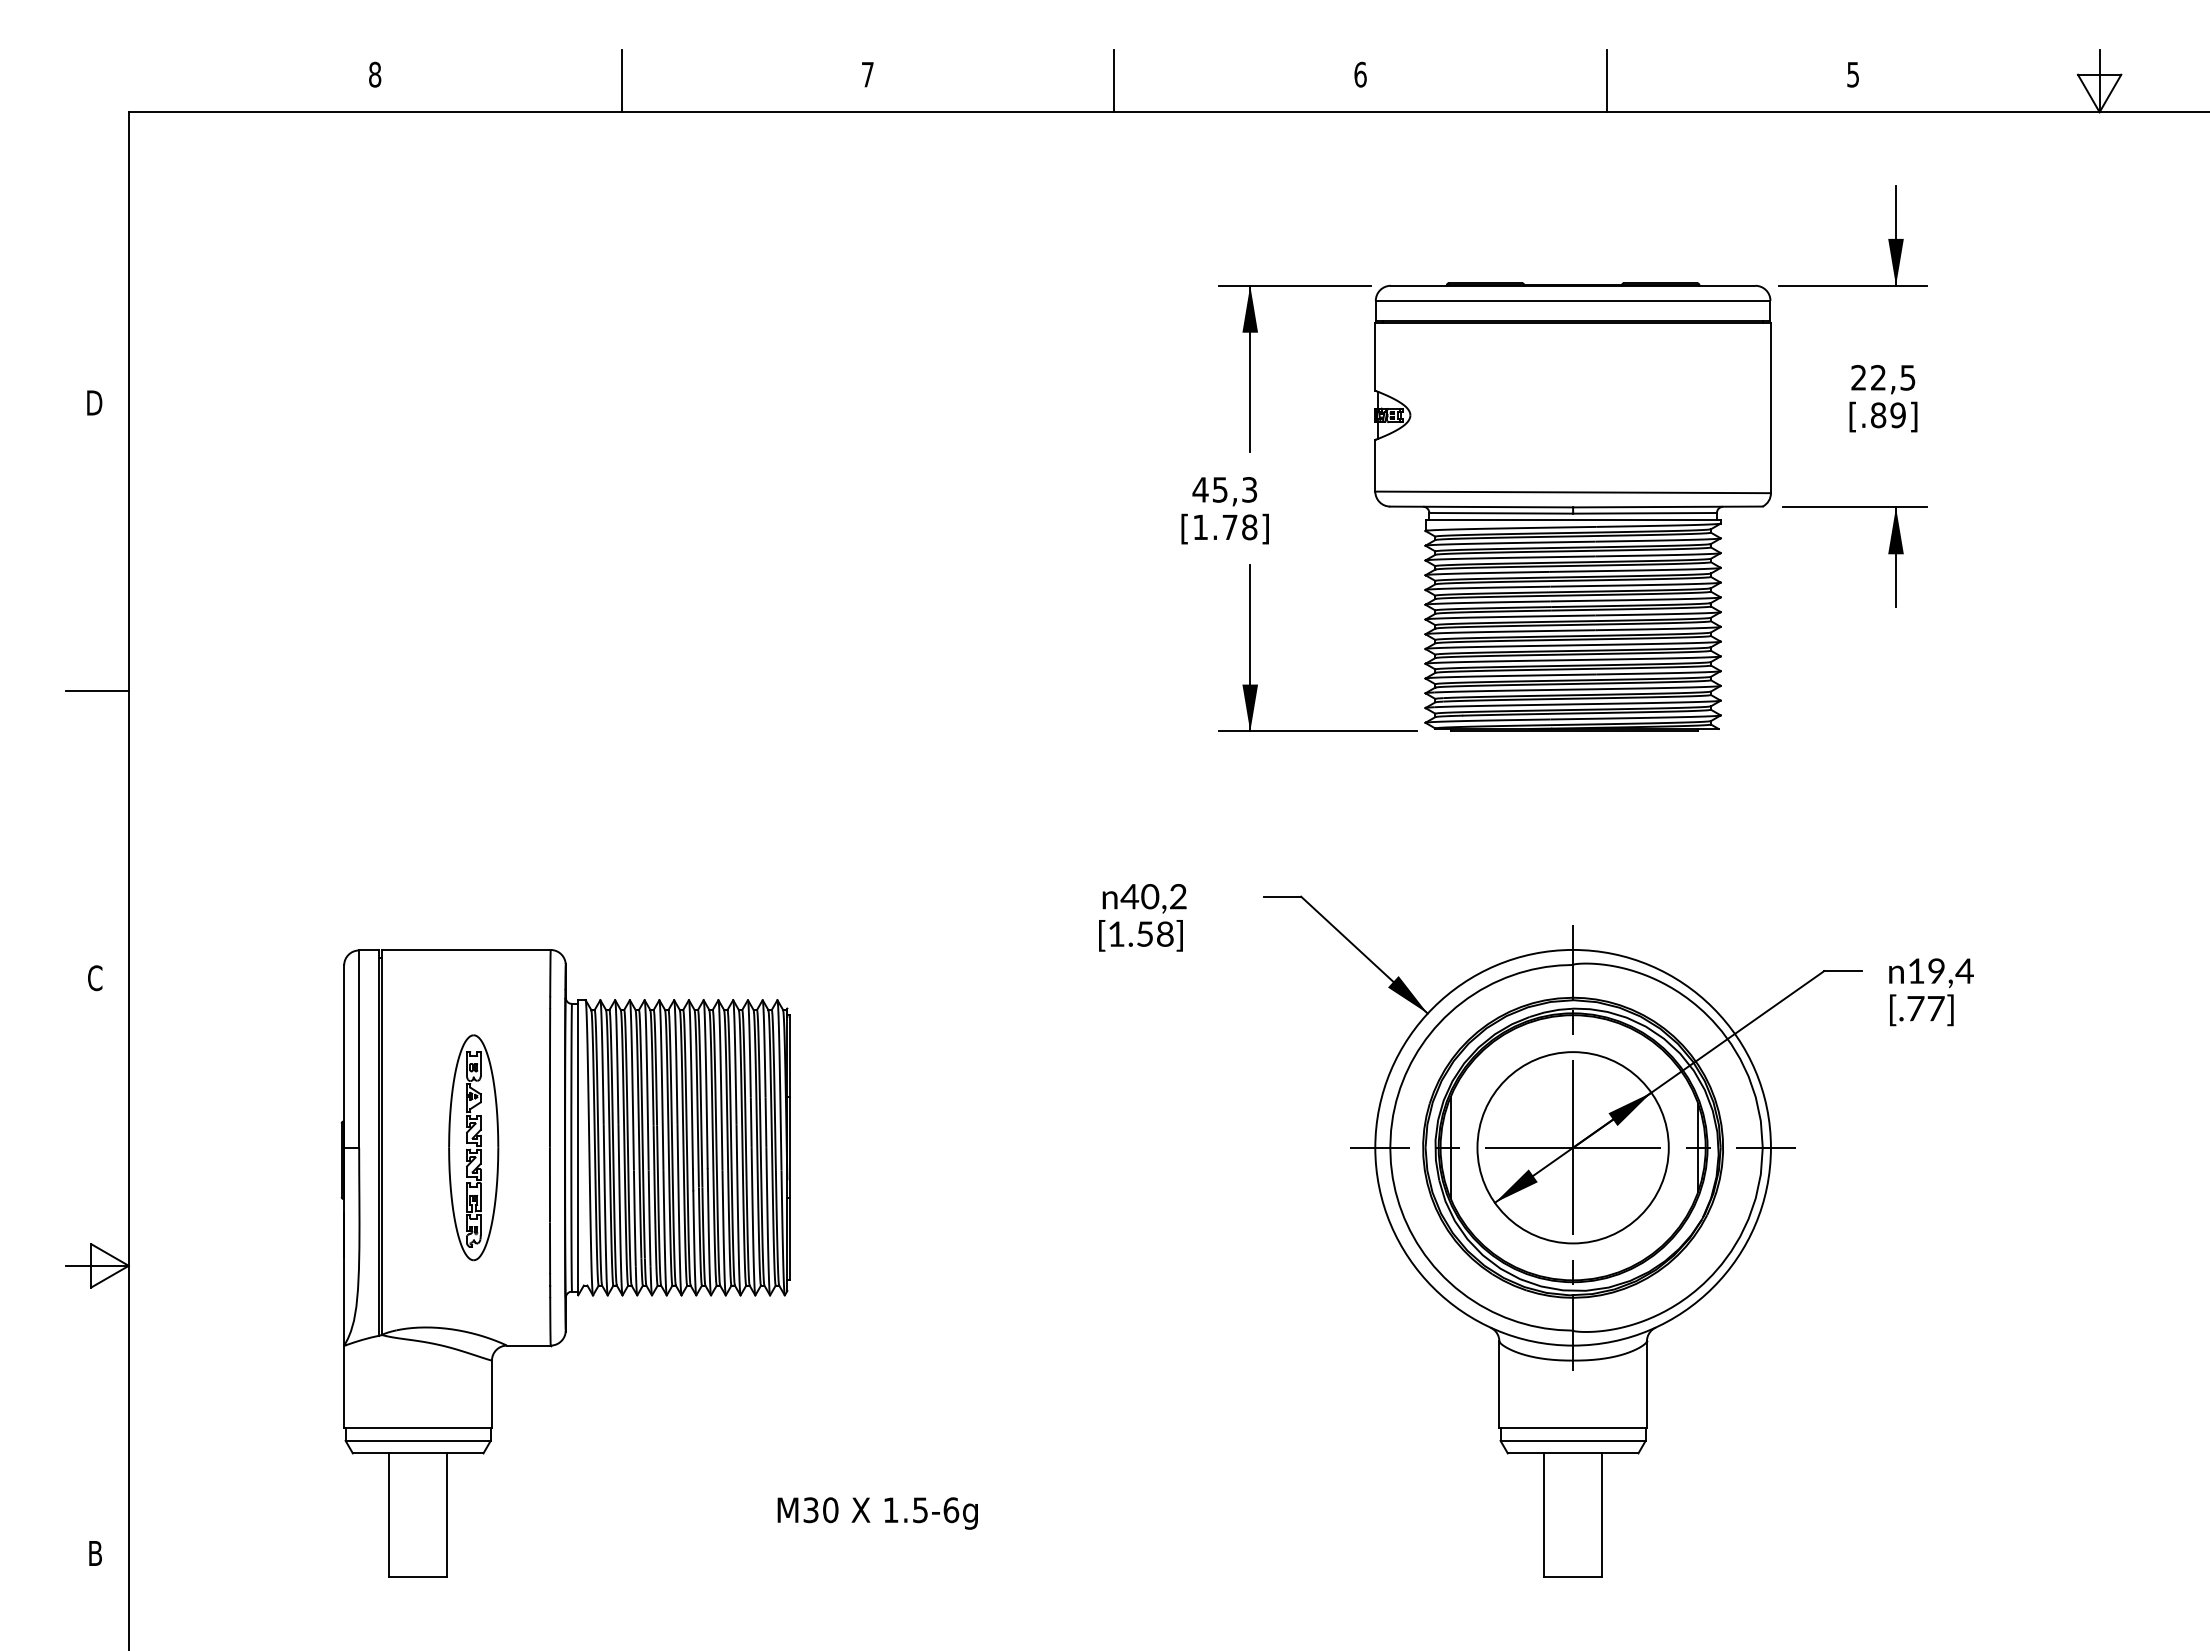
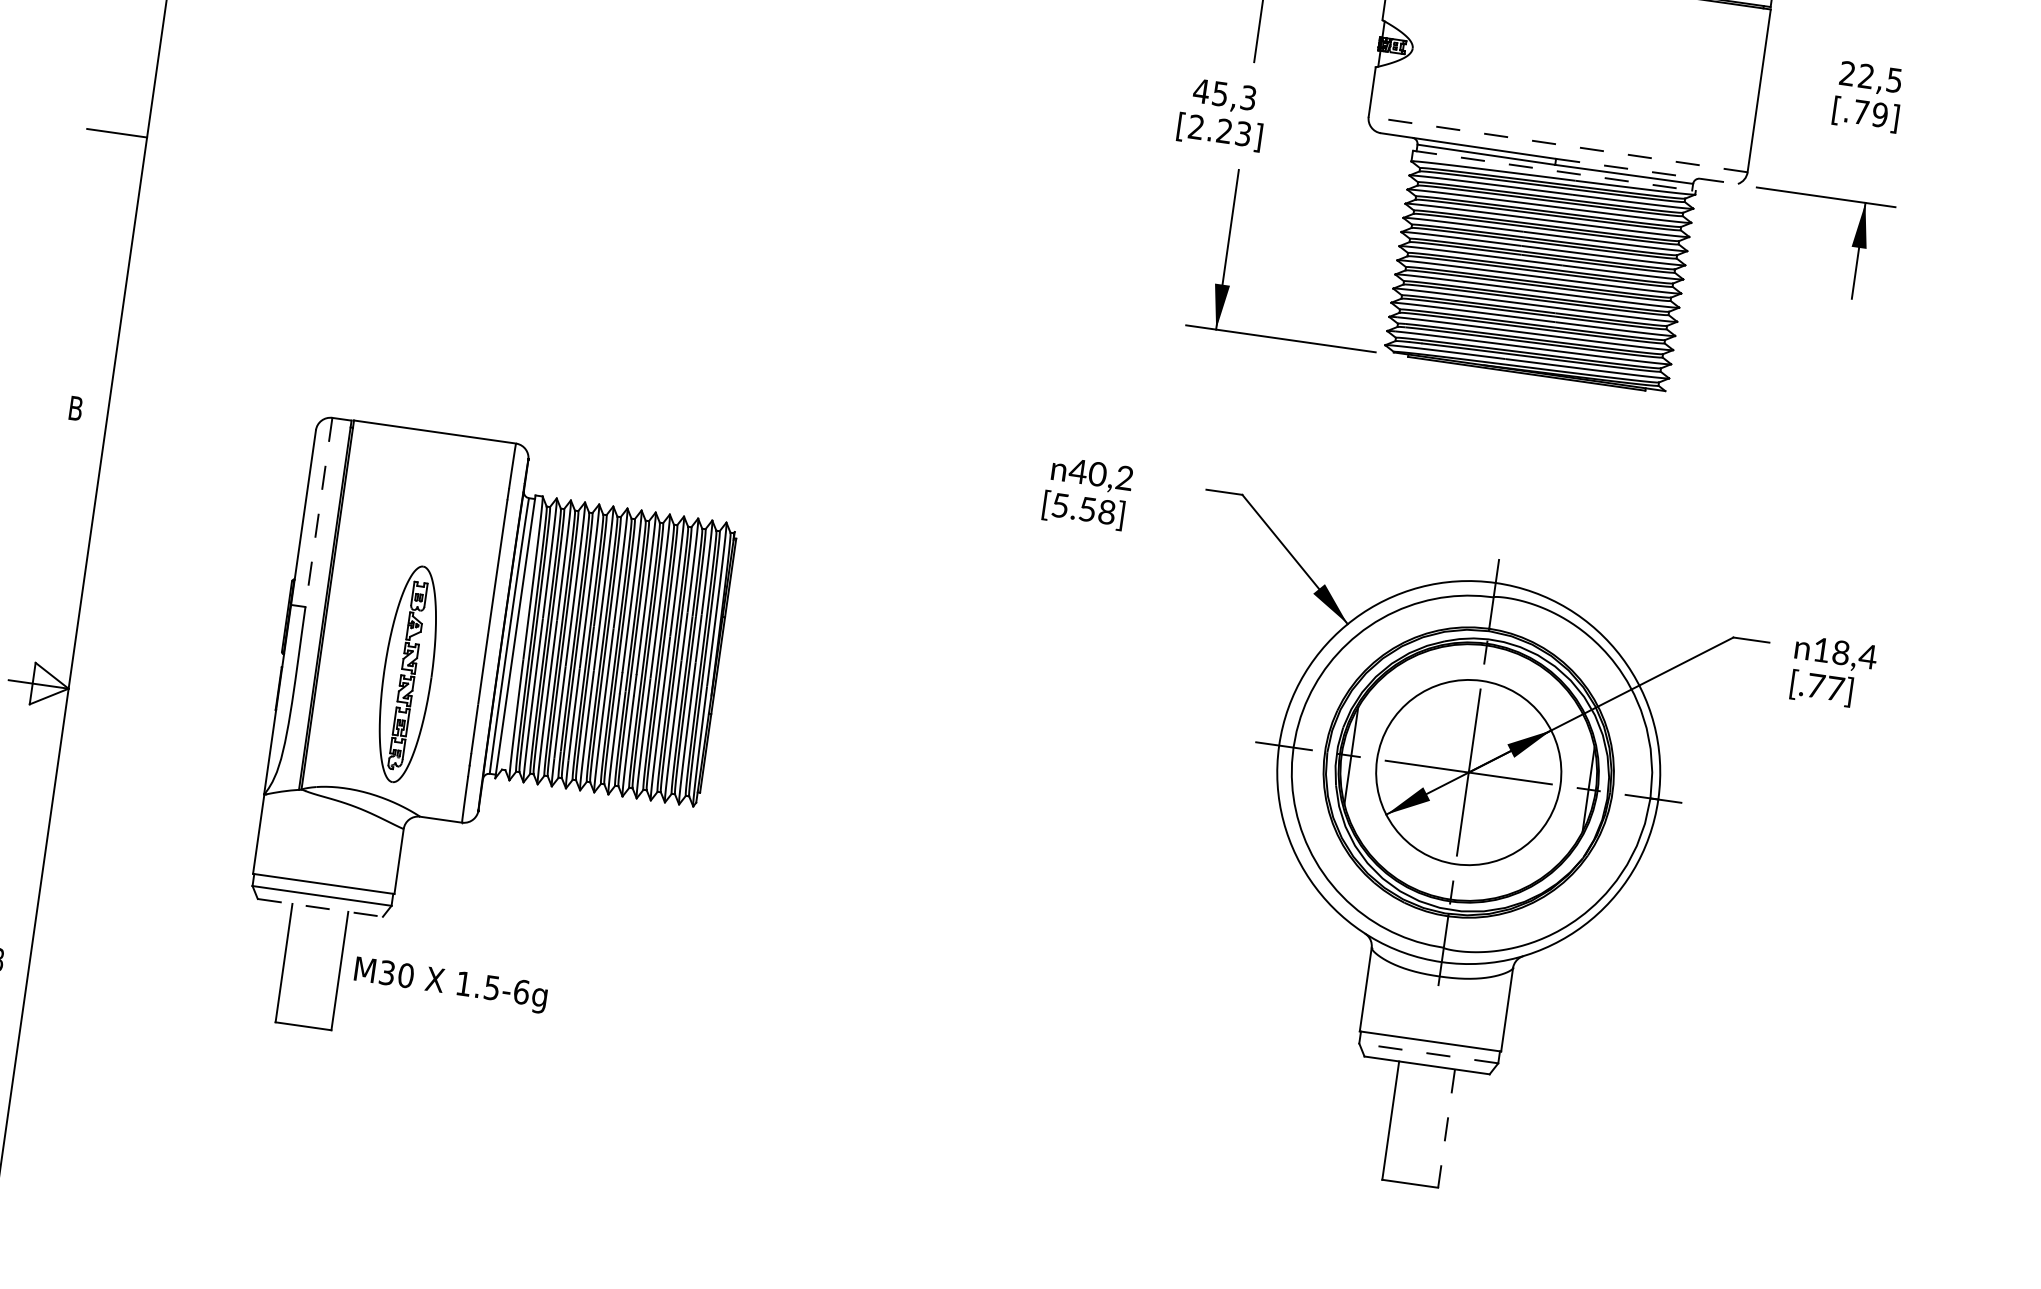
text: (1878, 415) -> (1861, 112), [.89] -> [.79]
line: (1573, 492) -> (1558, 144), solid -> dashed
line: (1667, 506) -> (1646, 170), solid -> dashed
line: (1573, 519) -> (1554, 170), solid -> dashed
text: (1225, 527) -> (1220, 130), [1.78] -> [2.23]
text: (1116, 933) -> (1060, 504), [1.58] -> [5.58]
text: (1936, 971) -> (1840, 653), 19,4 -> 18,4
text: (95, 978) -> (75, 408), C -> B
line: (359, 1049) -> (319, 512), solid -> dashed
part: (473, 1147) -> (407, 674), moved
line: (1573, 1440) -> (1429, 1053), solid -> dashed
line: (418, 1453) -> (320, 908), solid -> dashed
text: (877, 1513) -> (450, 985), moved
line: (1602, 1515) -> (1446, 1128), solid -> dashed

